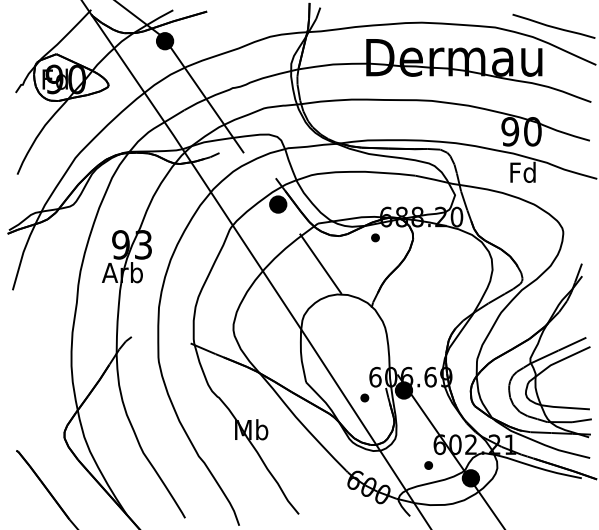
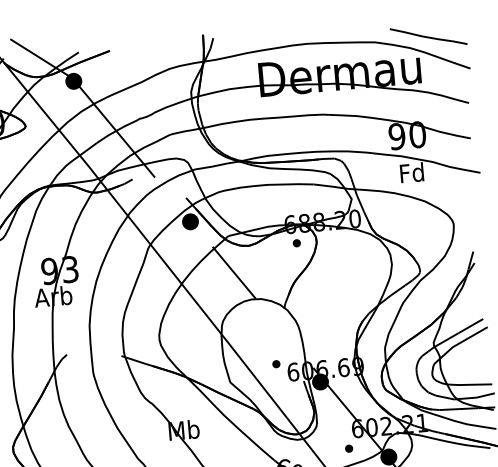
part: (375, 237) -> (296, 242), moved
part: (364, 397) -> (276, 363), moved

